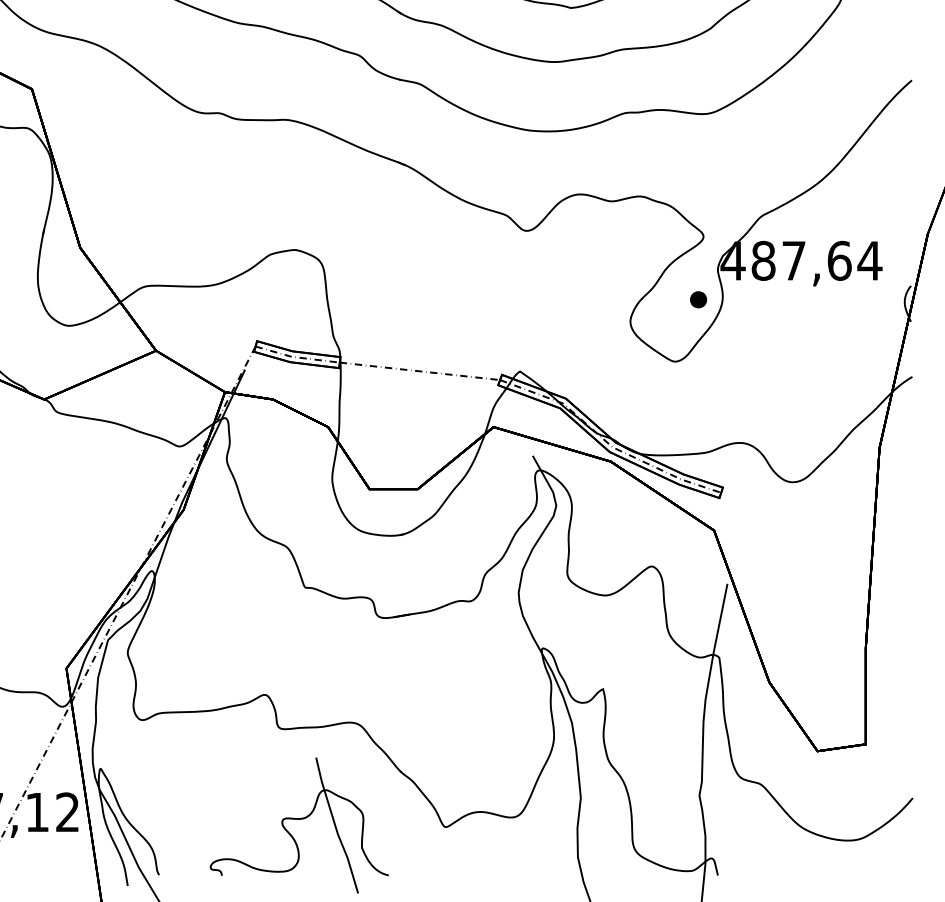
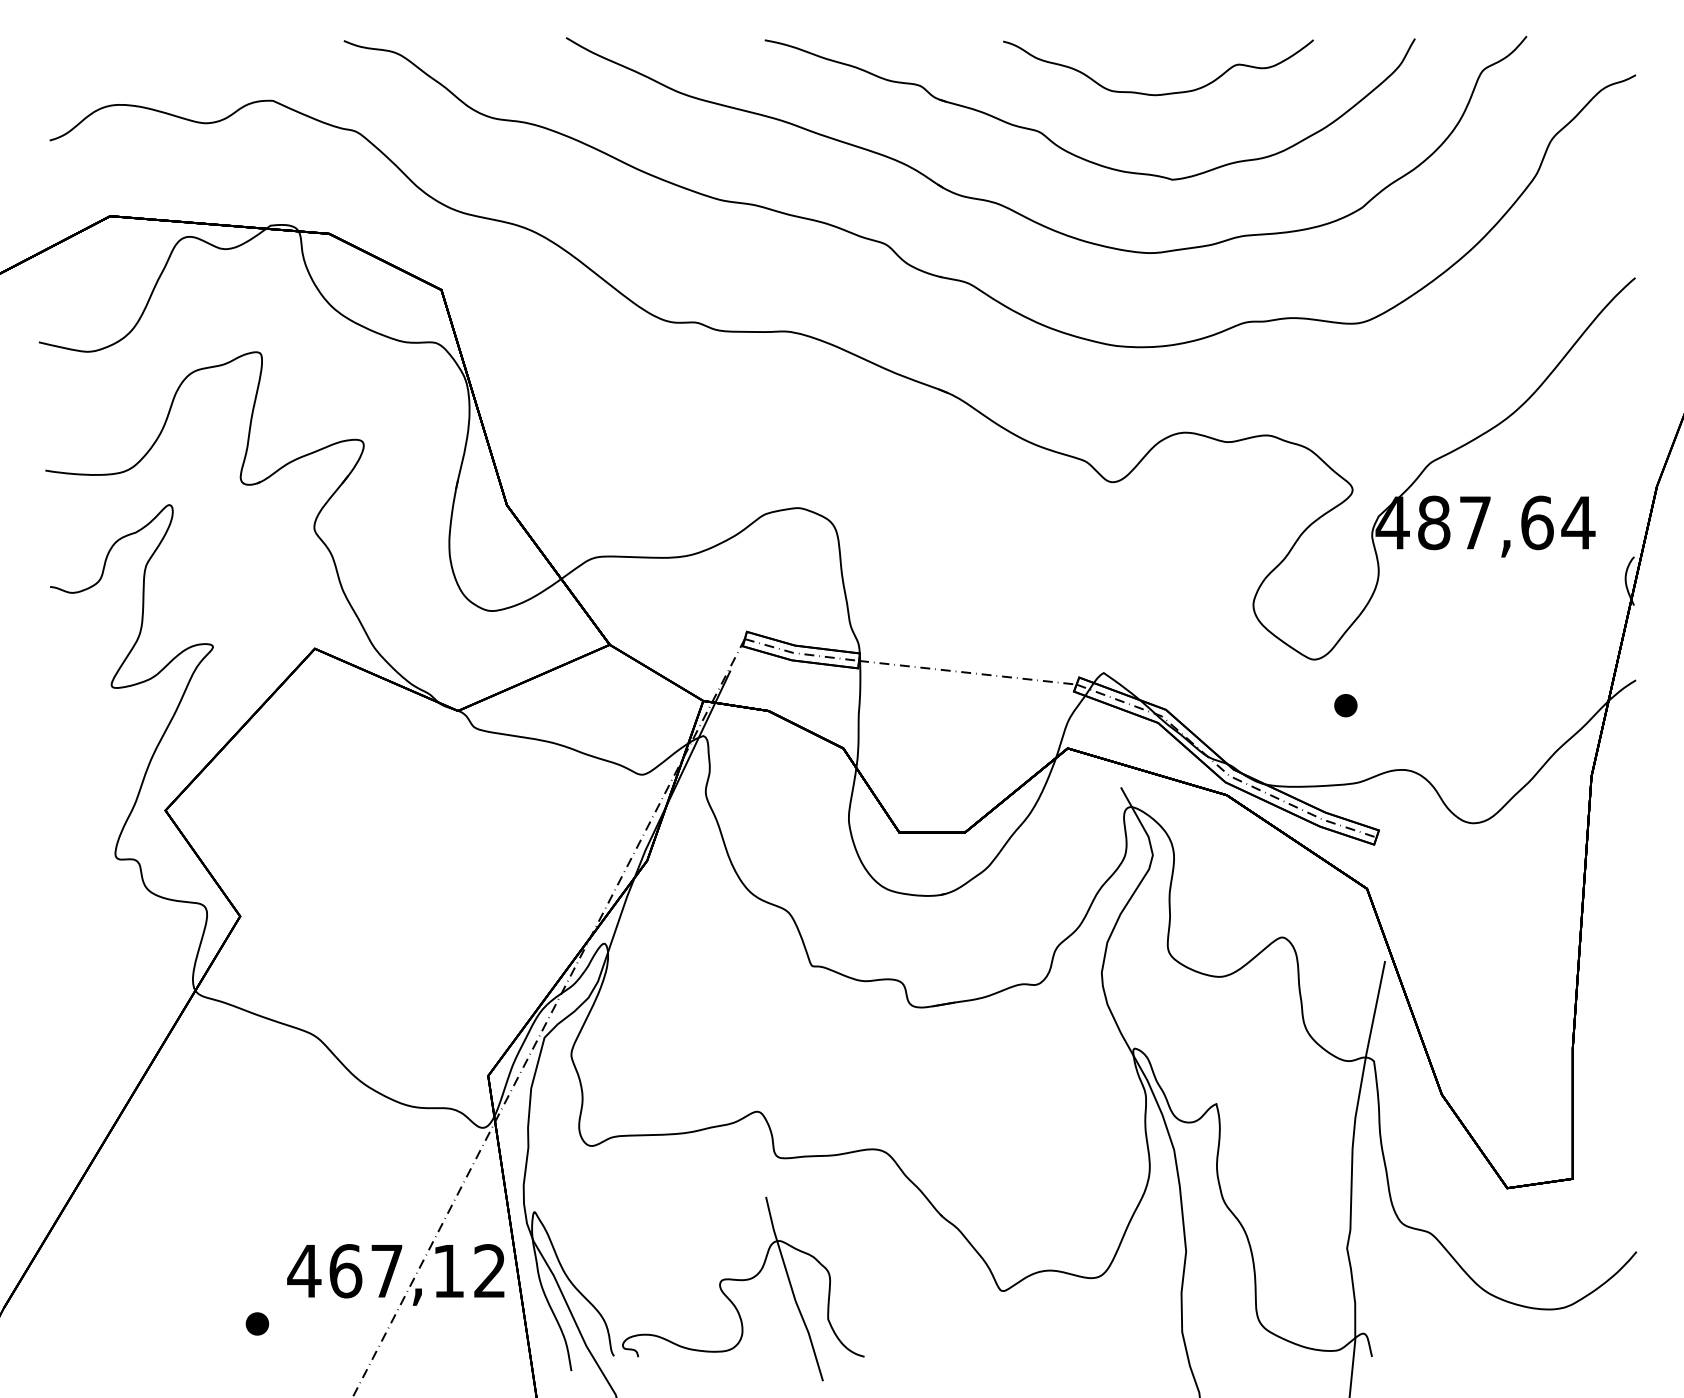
part: (698, 299) -> (1345, 705), moved
part: (298, 819) -> (742, 1281), moved

